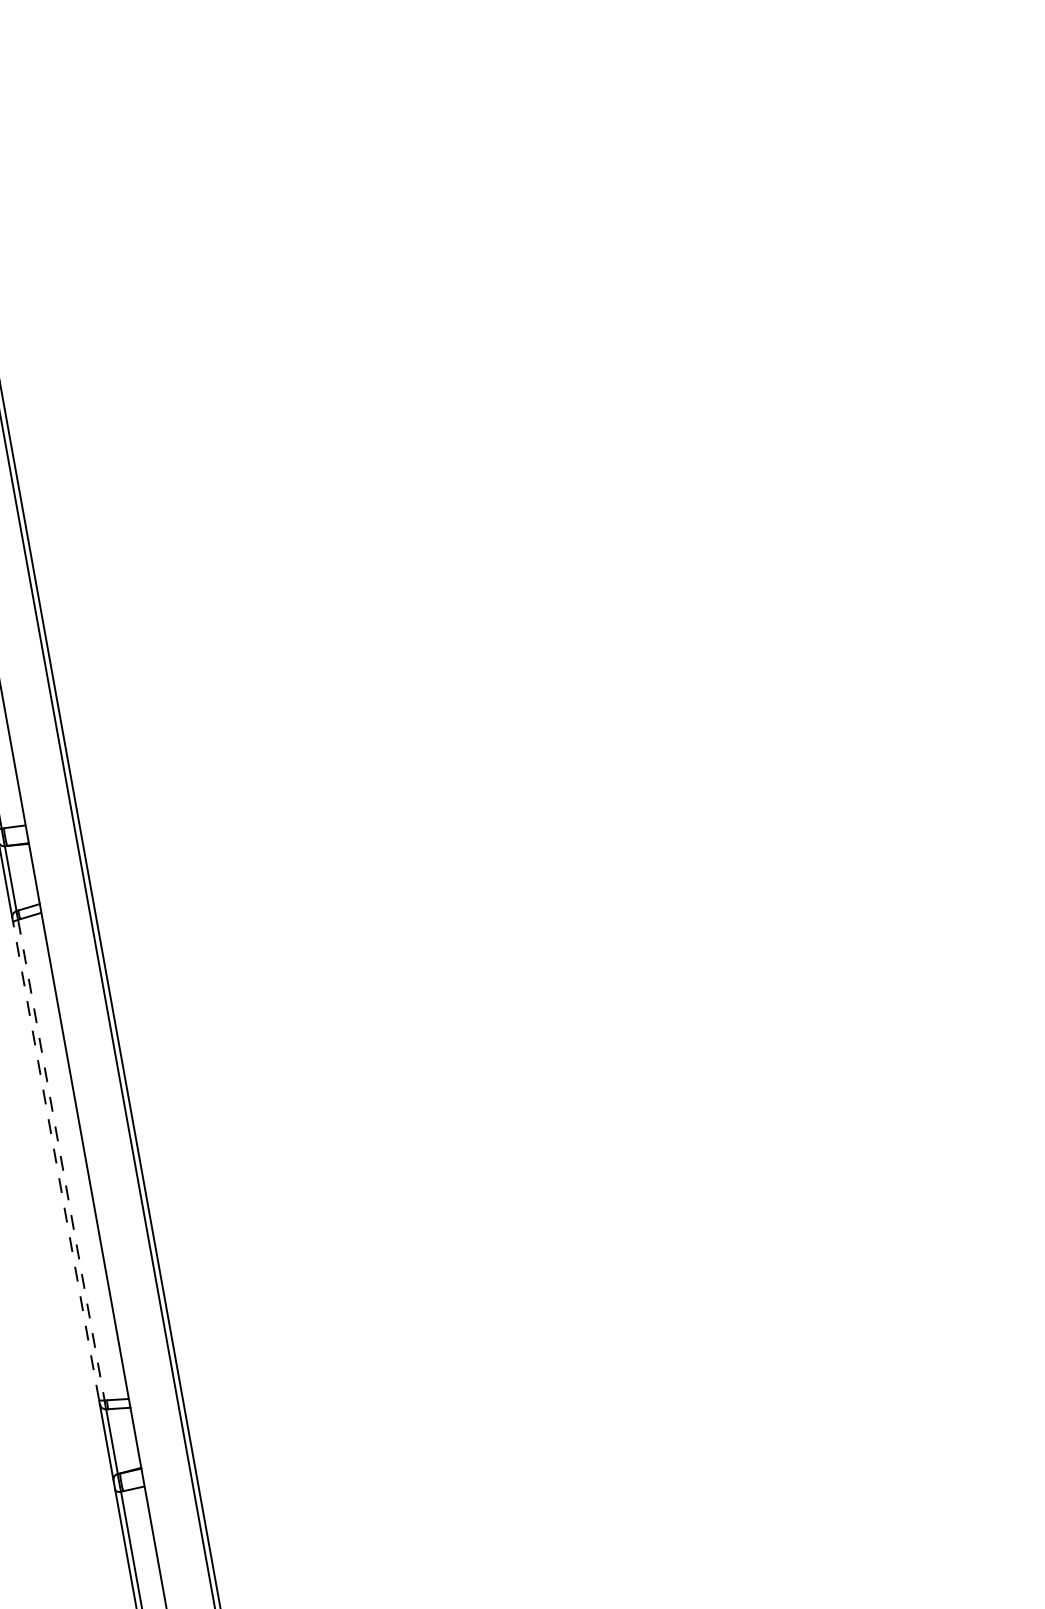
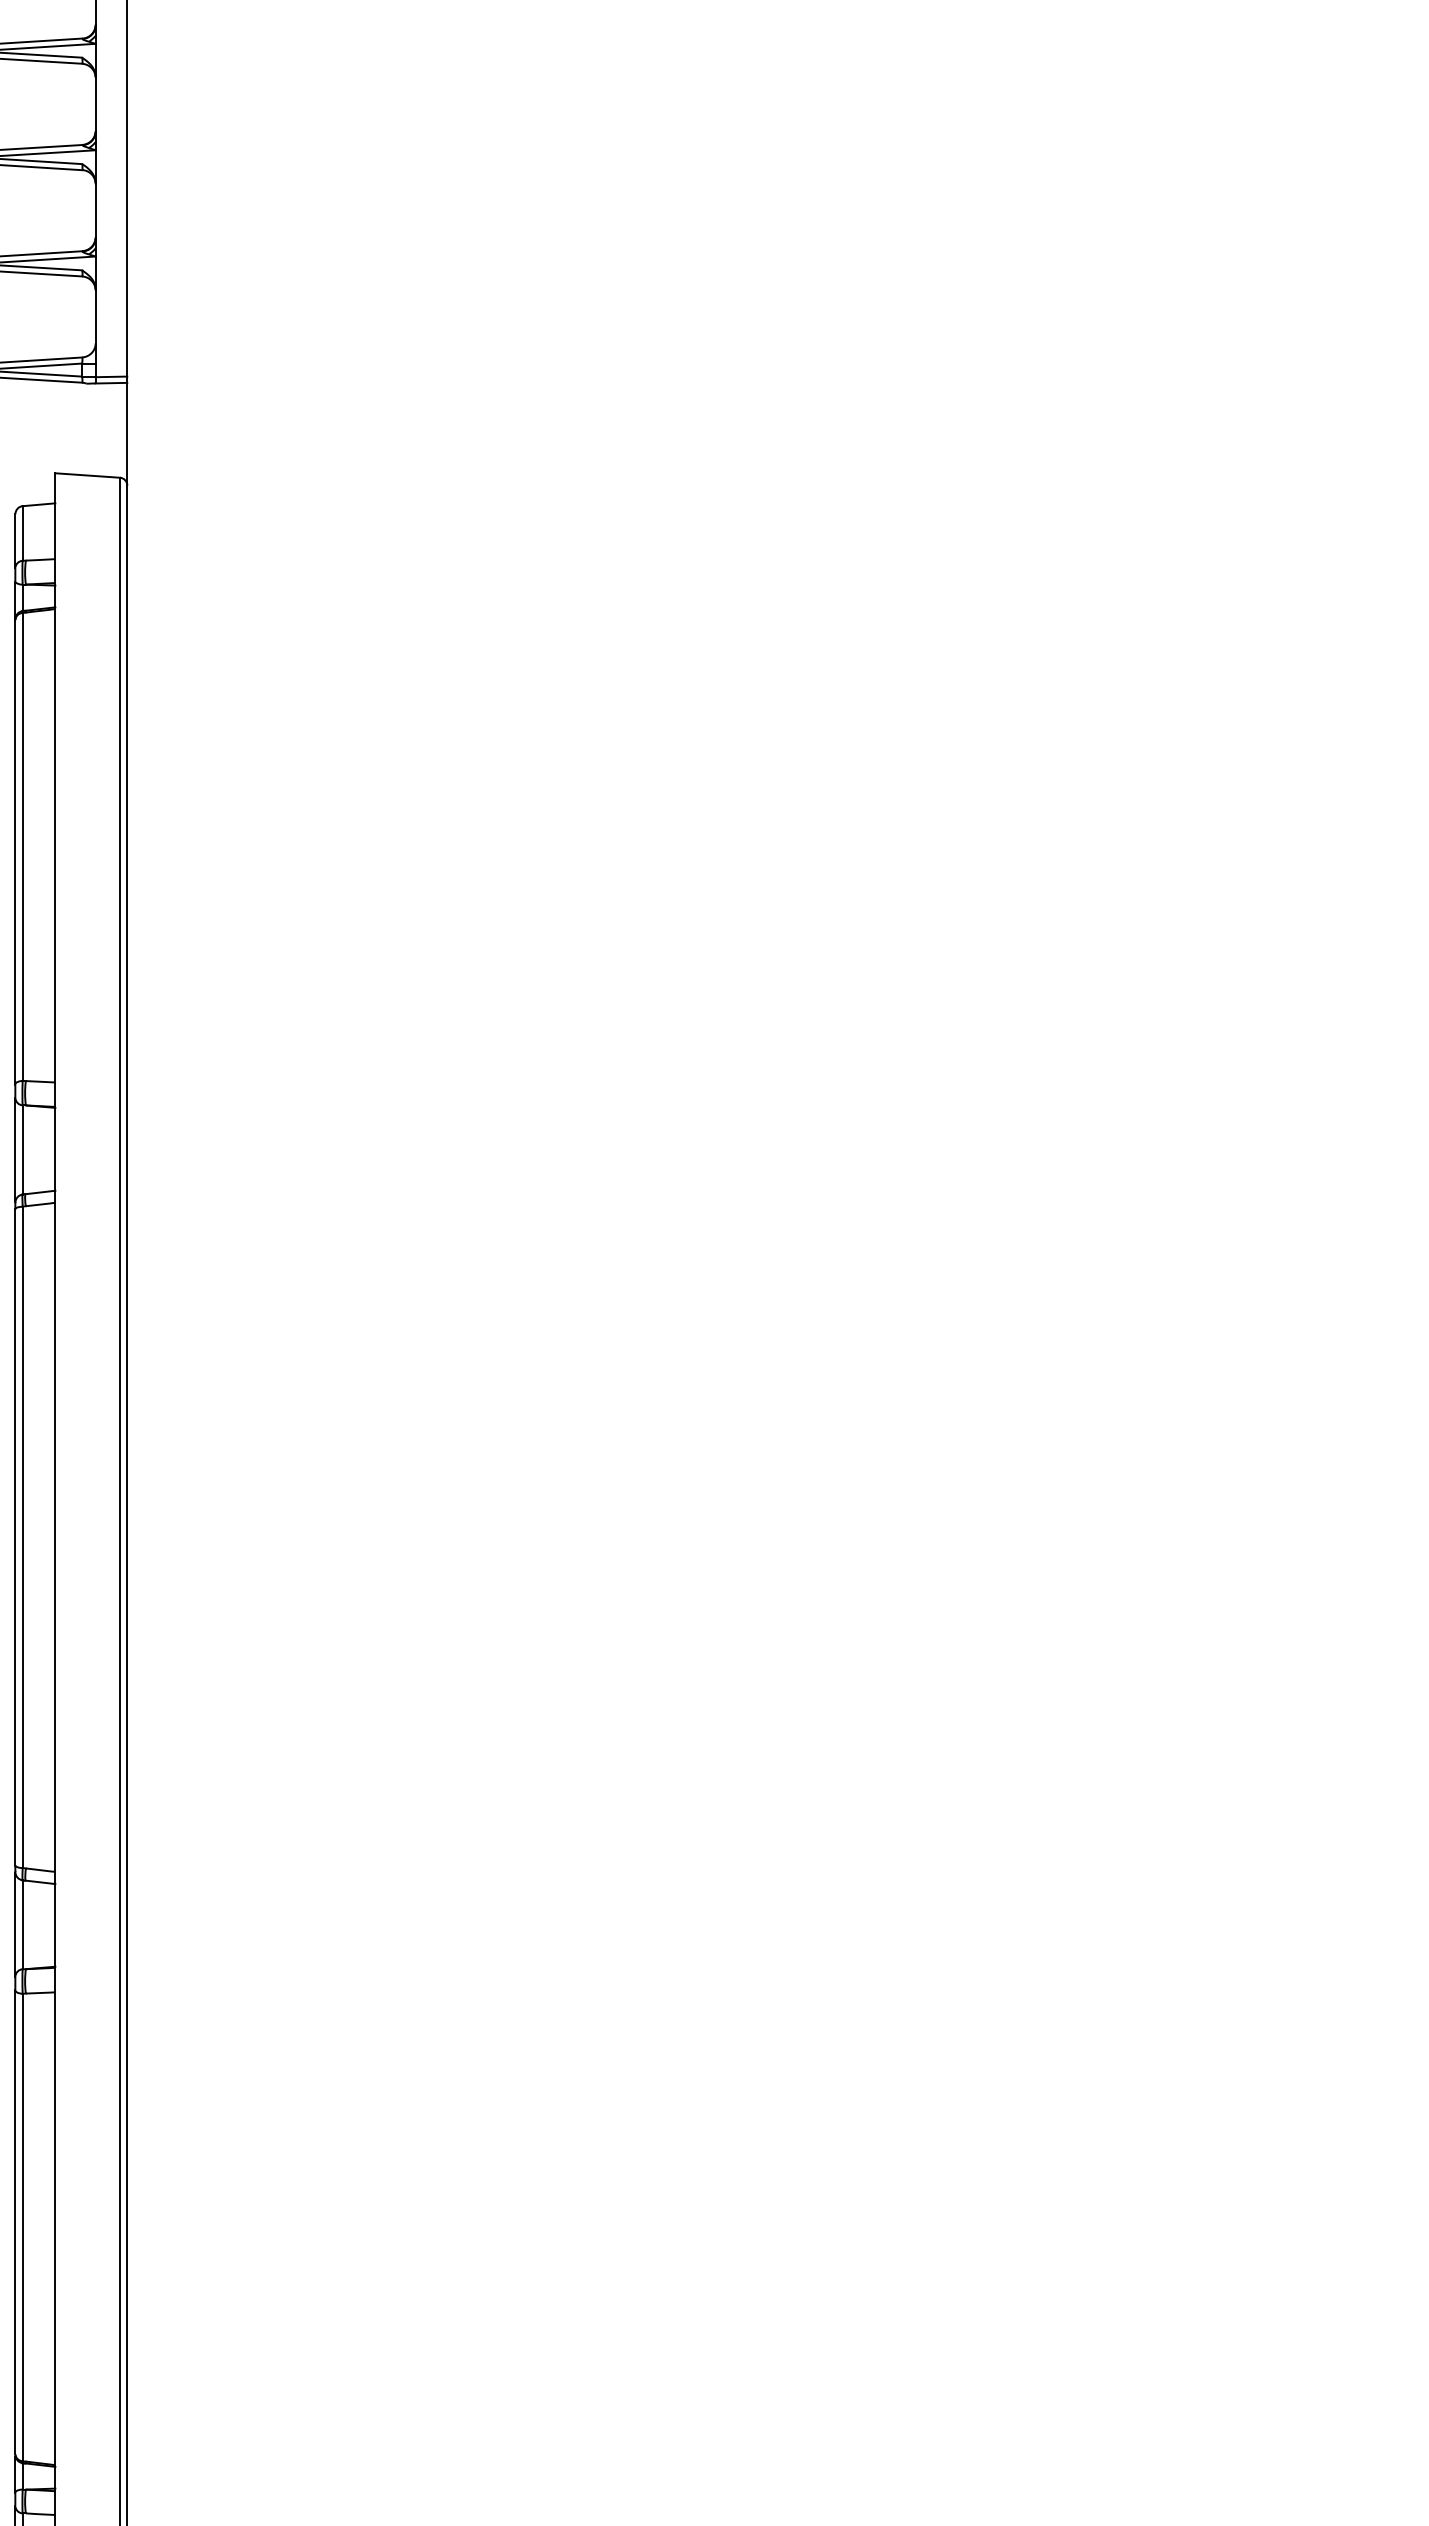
line: (56, 1160) -> (15, 1536), dashed -> solid
line: (61, 1160) -> (22, 1537), dashed -> solid

